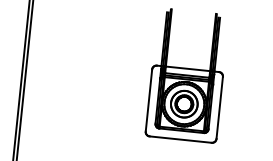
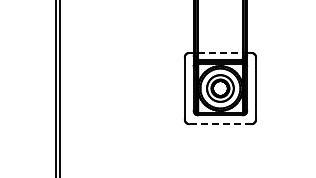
line: (188, 68) -> (220, 52), solid -> dashed
line: (179, 139) -> (219, 124), solid -> dashed

